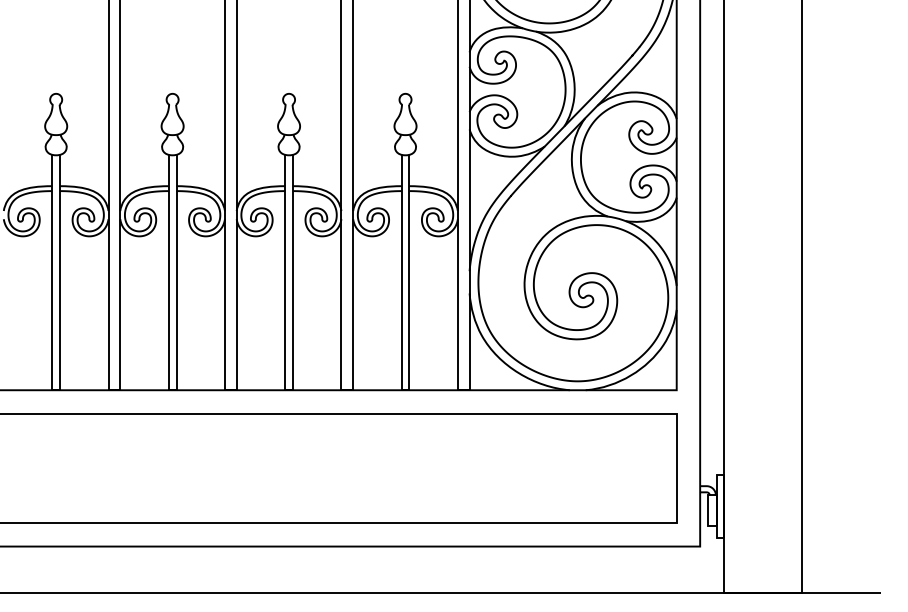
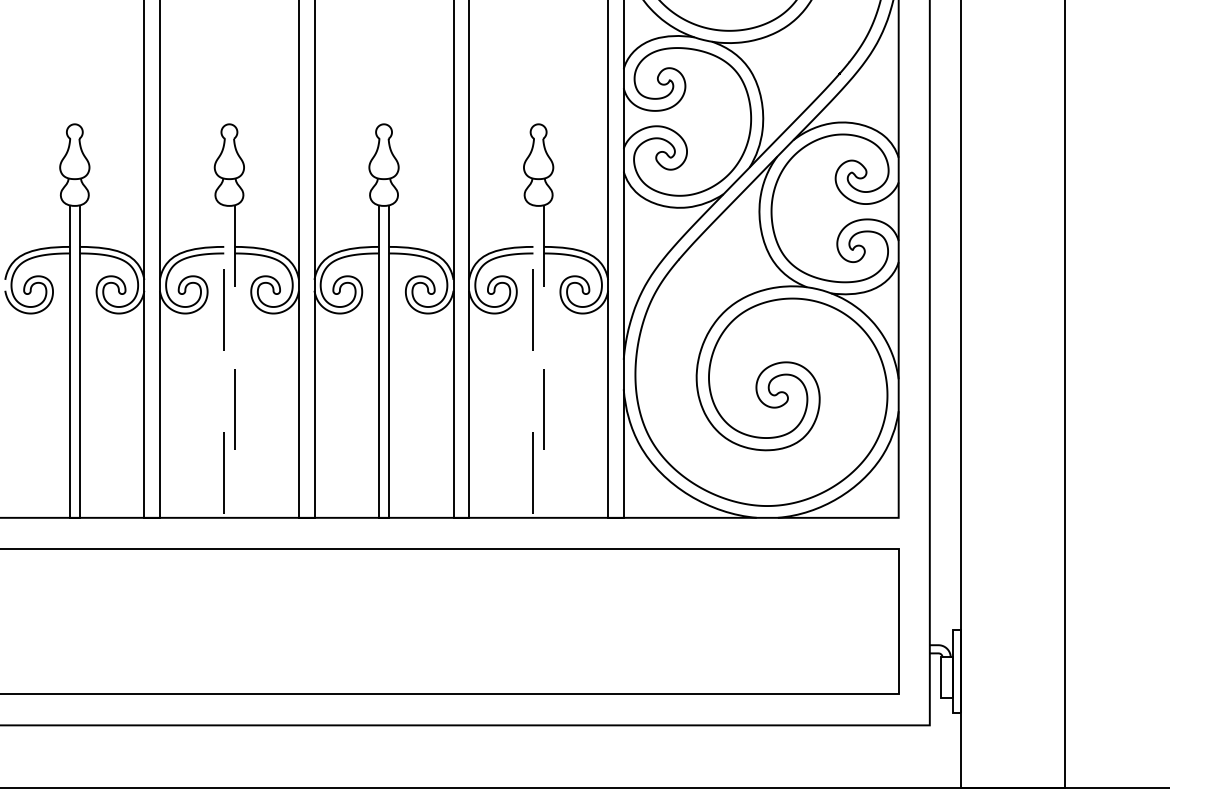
line: (171, 389) -> (228, 517), solid -> dashed
line: (405, 389) -> (538, 517), solid -> dashed

